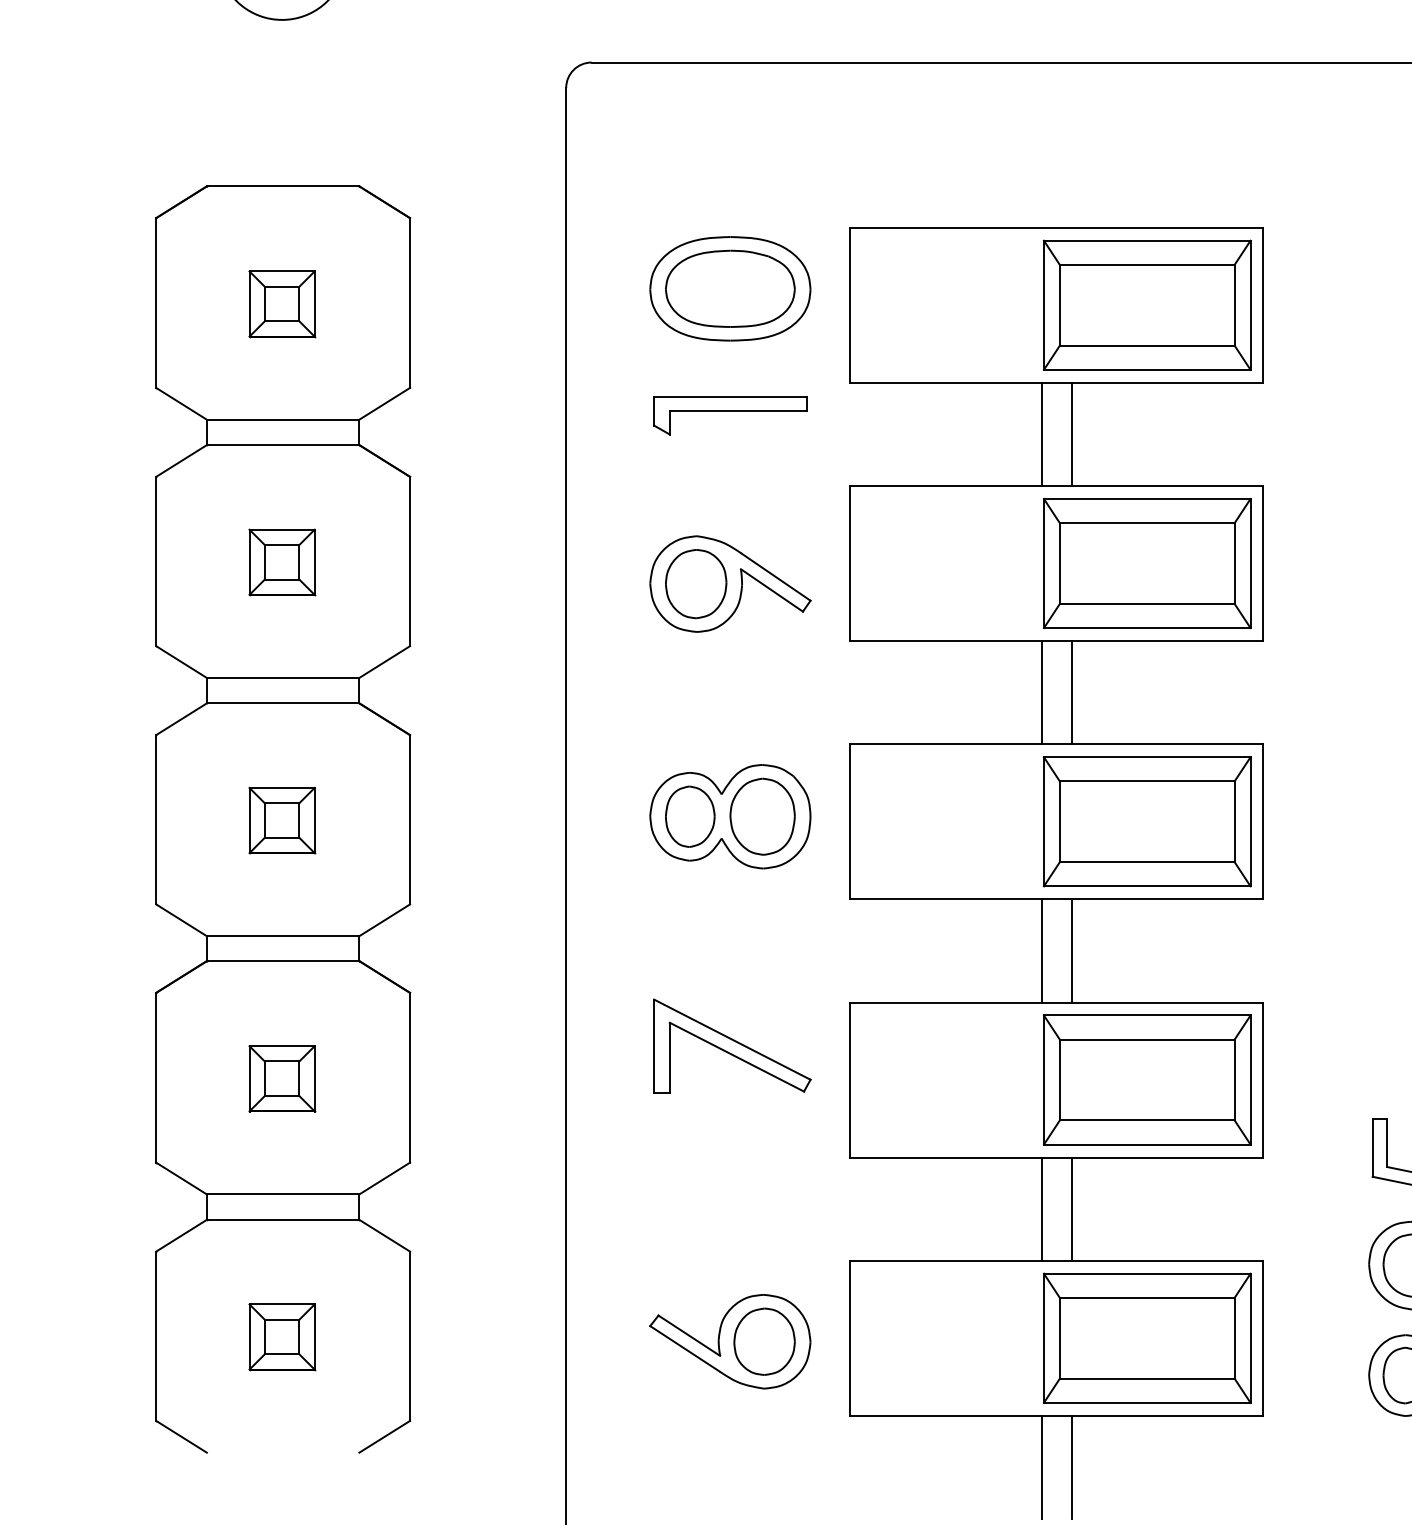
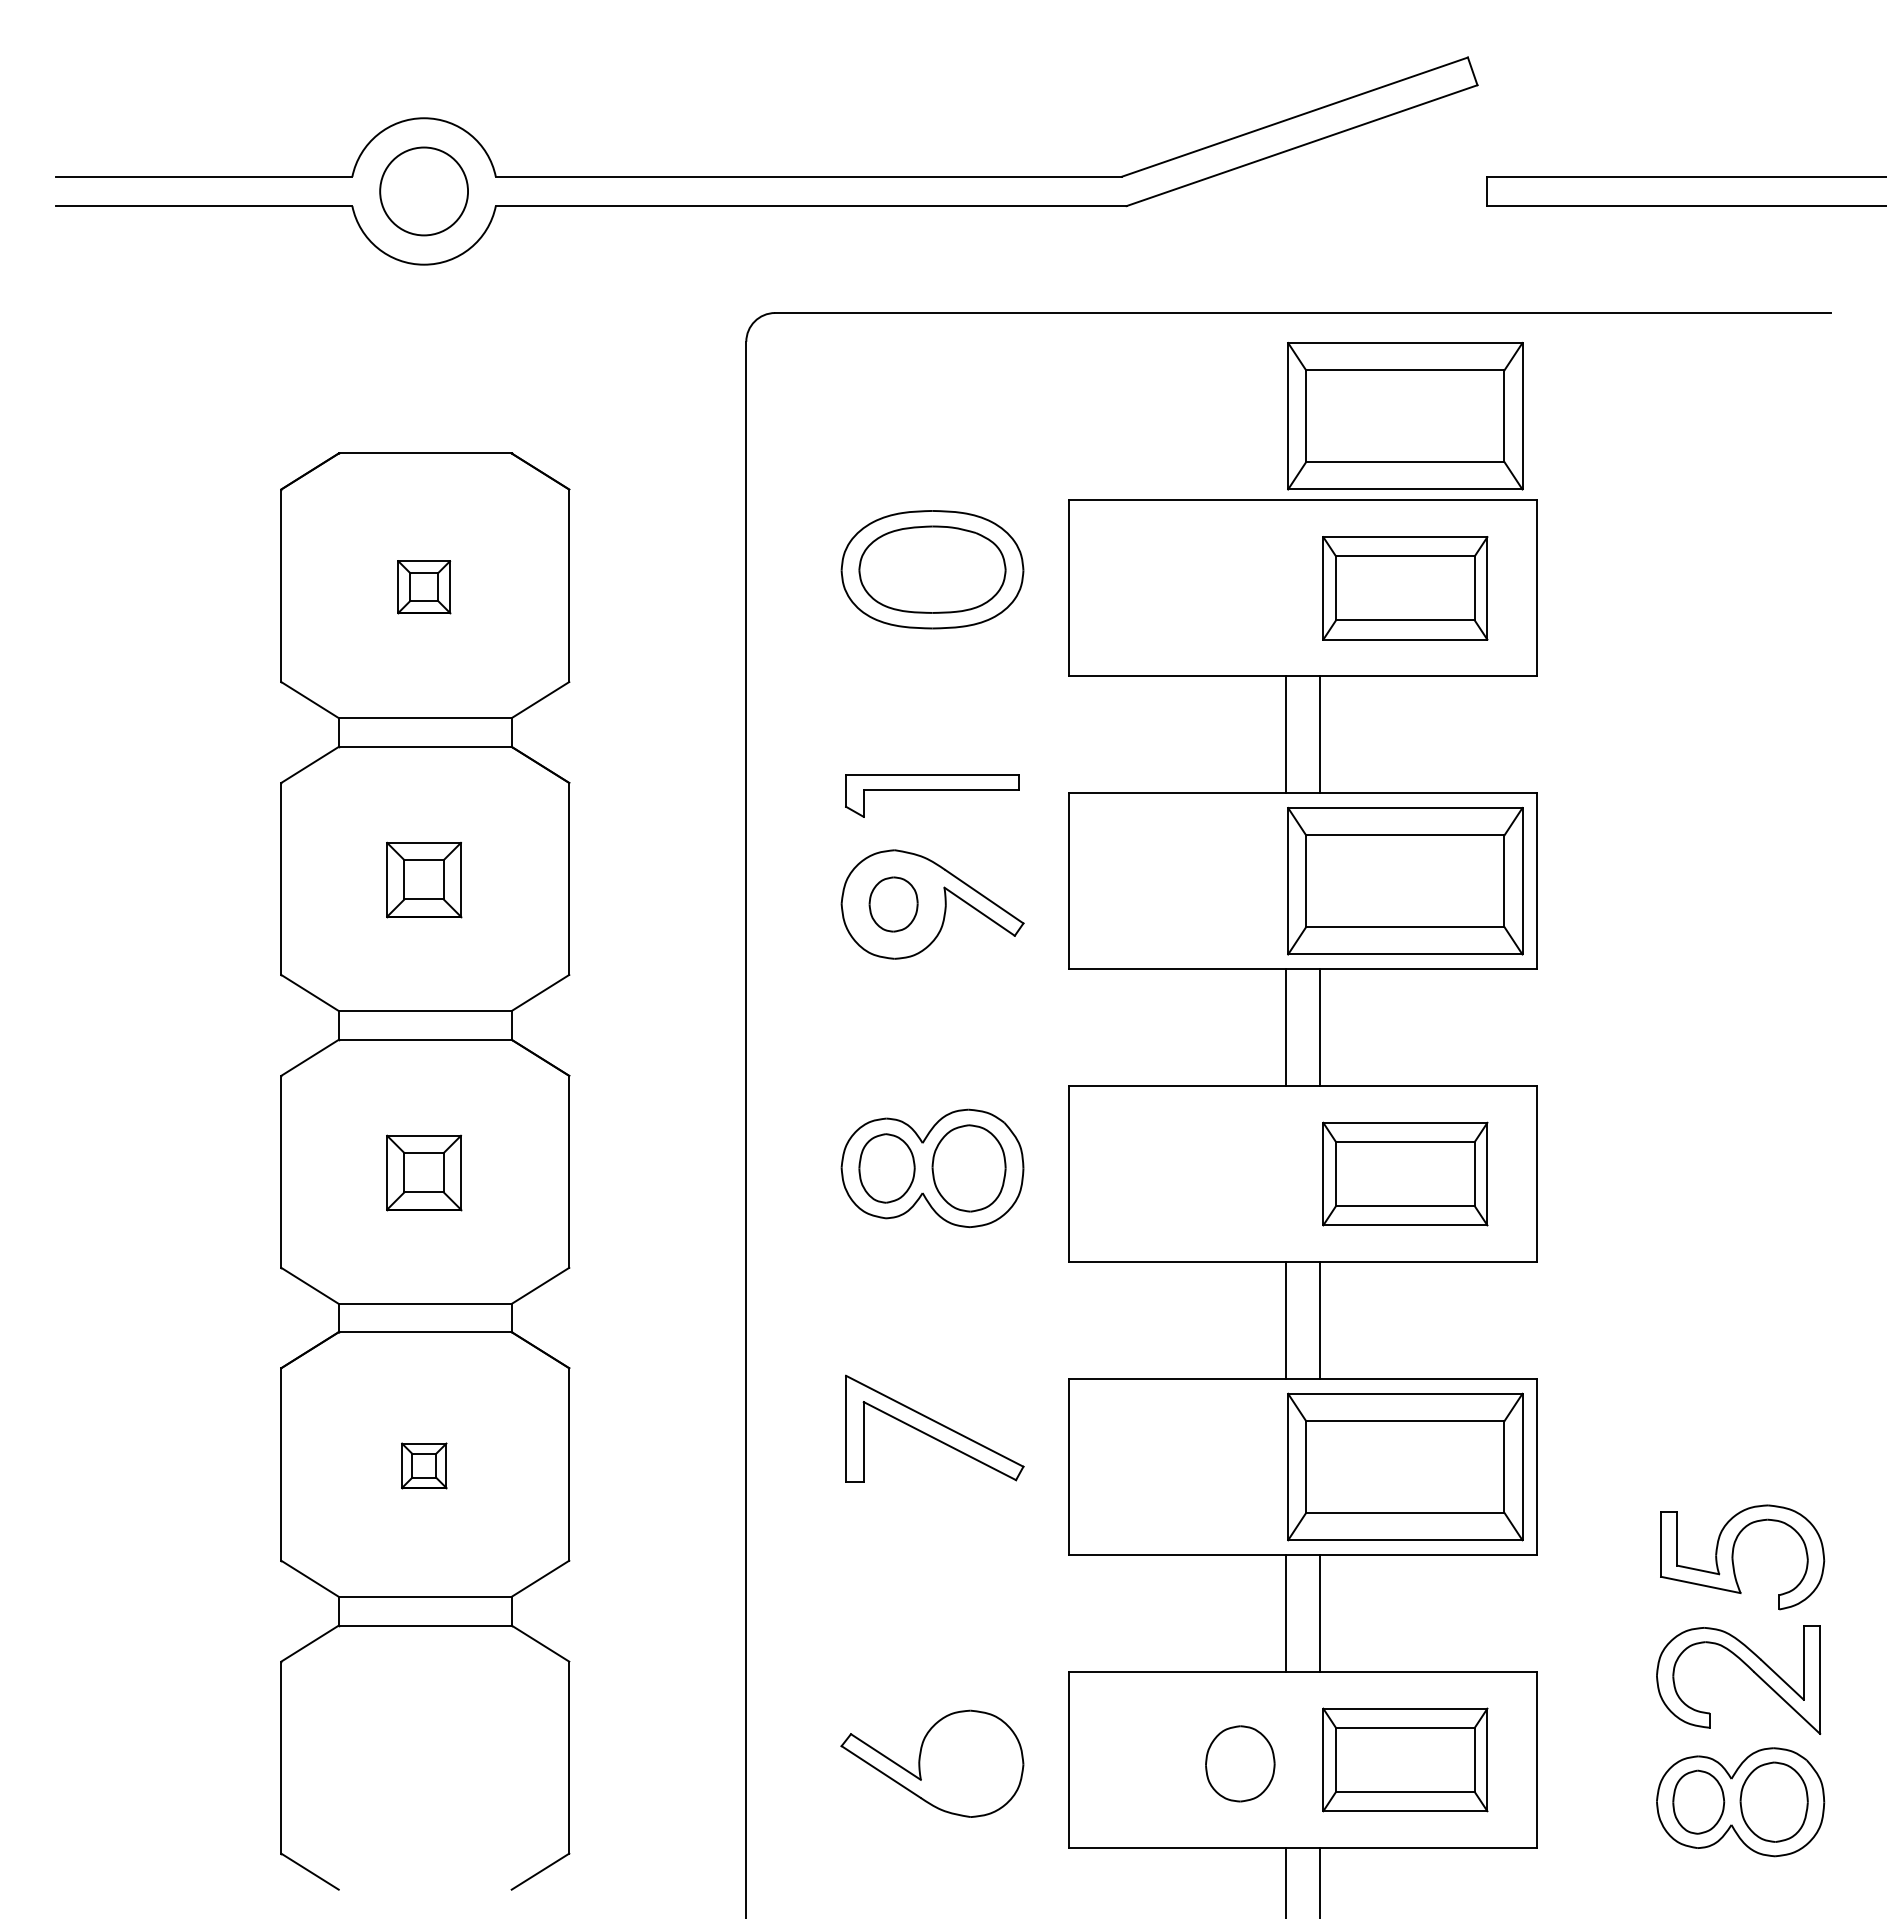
part: (1147, 153) -> (1405, 416), added
part: (282, 304) -> (424, 587), size x0.7
part: (1147, 305) -> (1405, 588), size x0.7
part: (730, 415) -> (932, 795), moved
part: (695, 584) -> (893, 904), size x0.7
part: (1147, 821) -> (1405, 1173), size x0.7
part: (282, 1078) -> (424, 1465), size x0.6
part: (282, 1337) -> (424, 1758), removed
part: (1147, 1337) -> (1405, 1759), size x0.7
part: (764, 1341) -> (1240, 1763), moved

